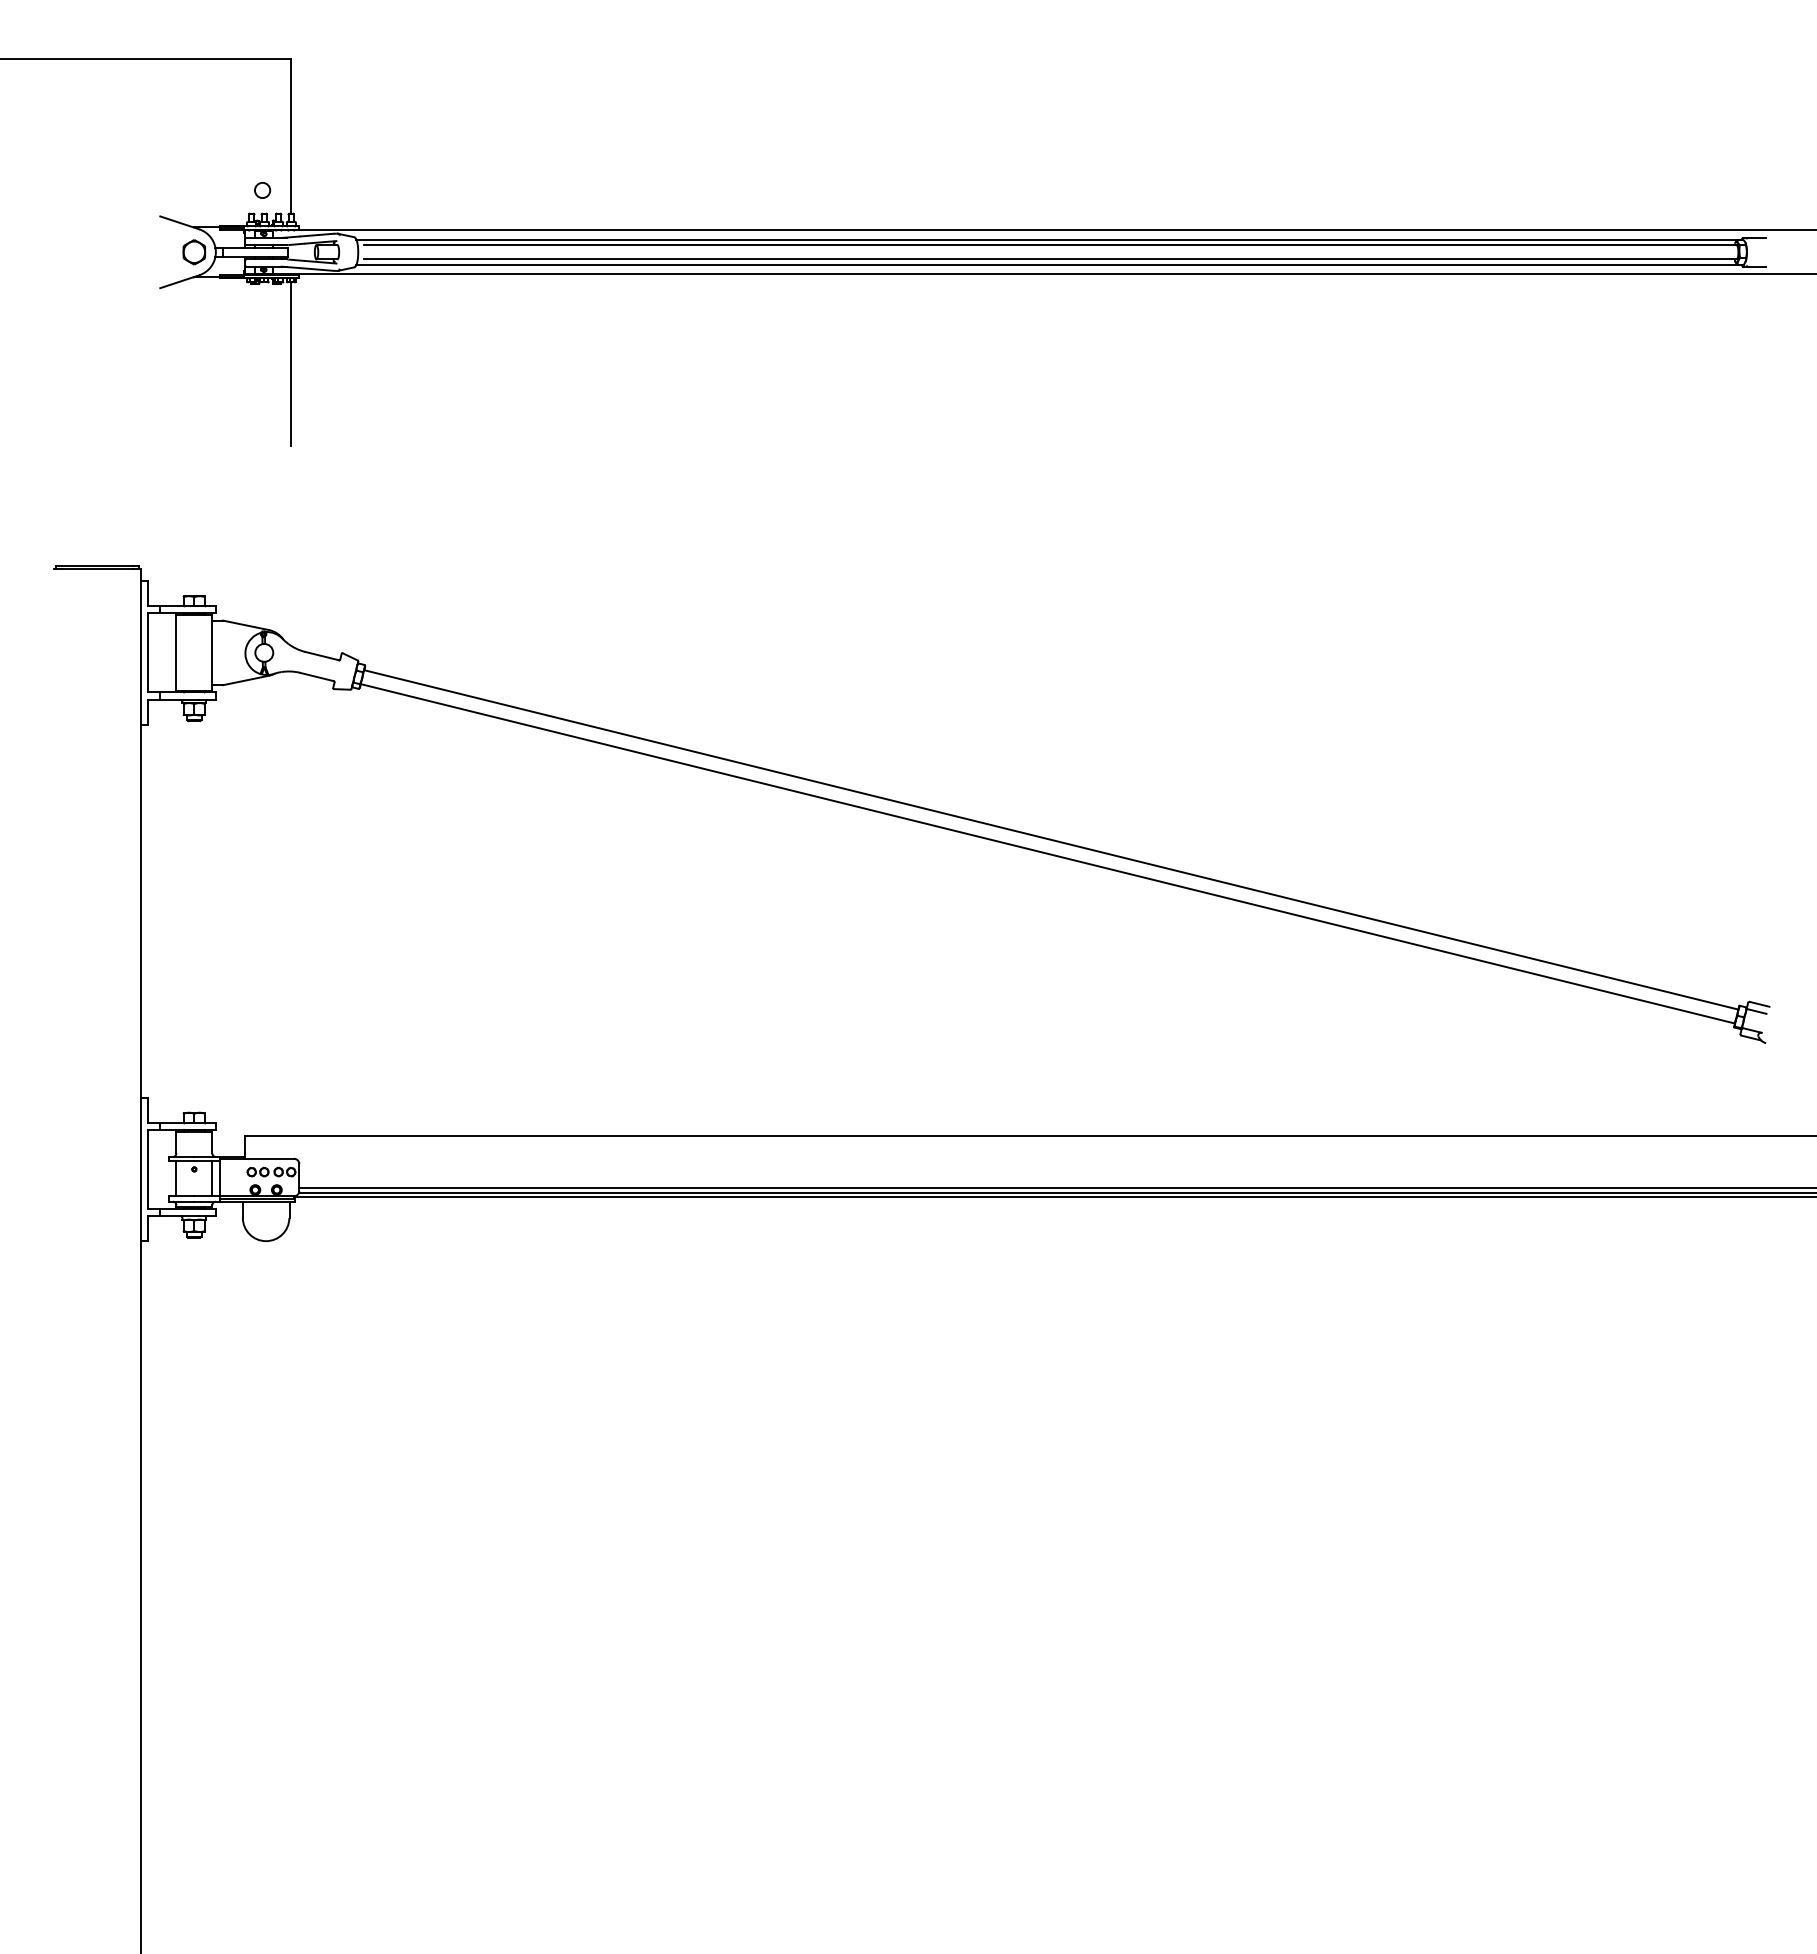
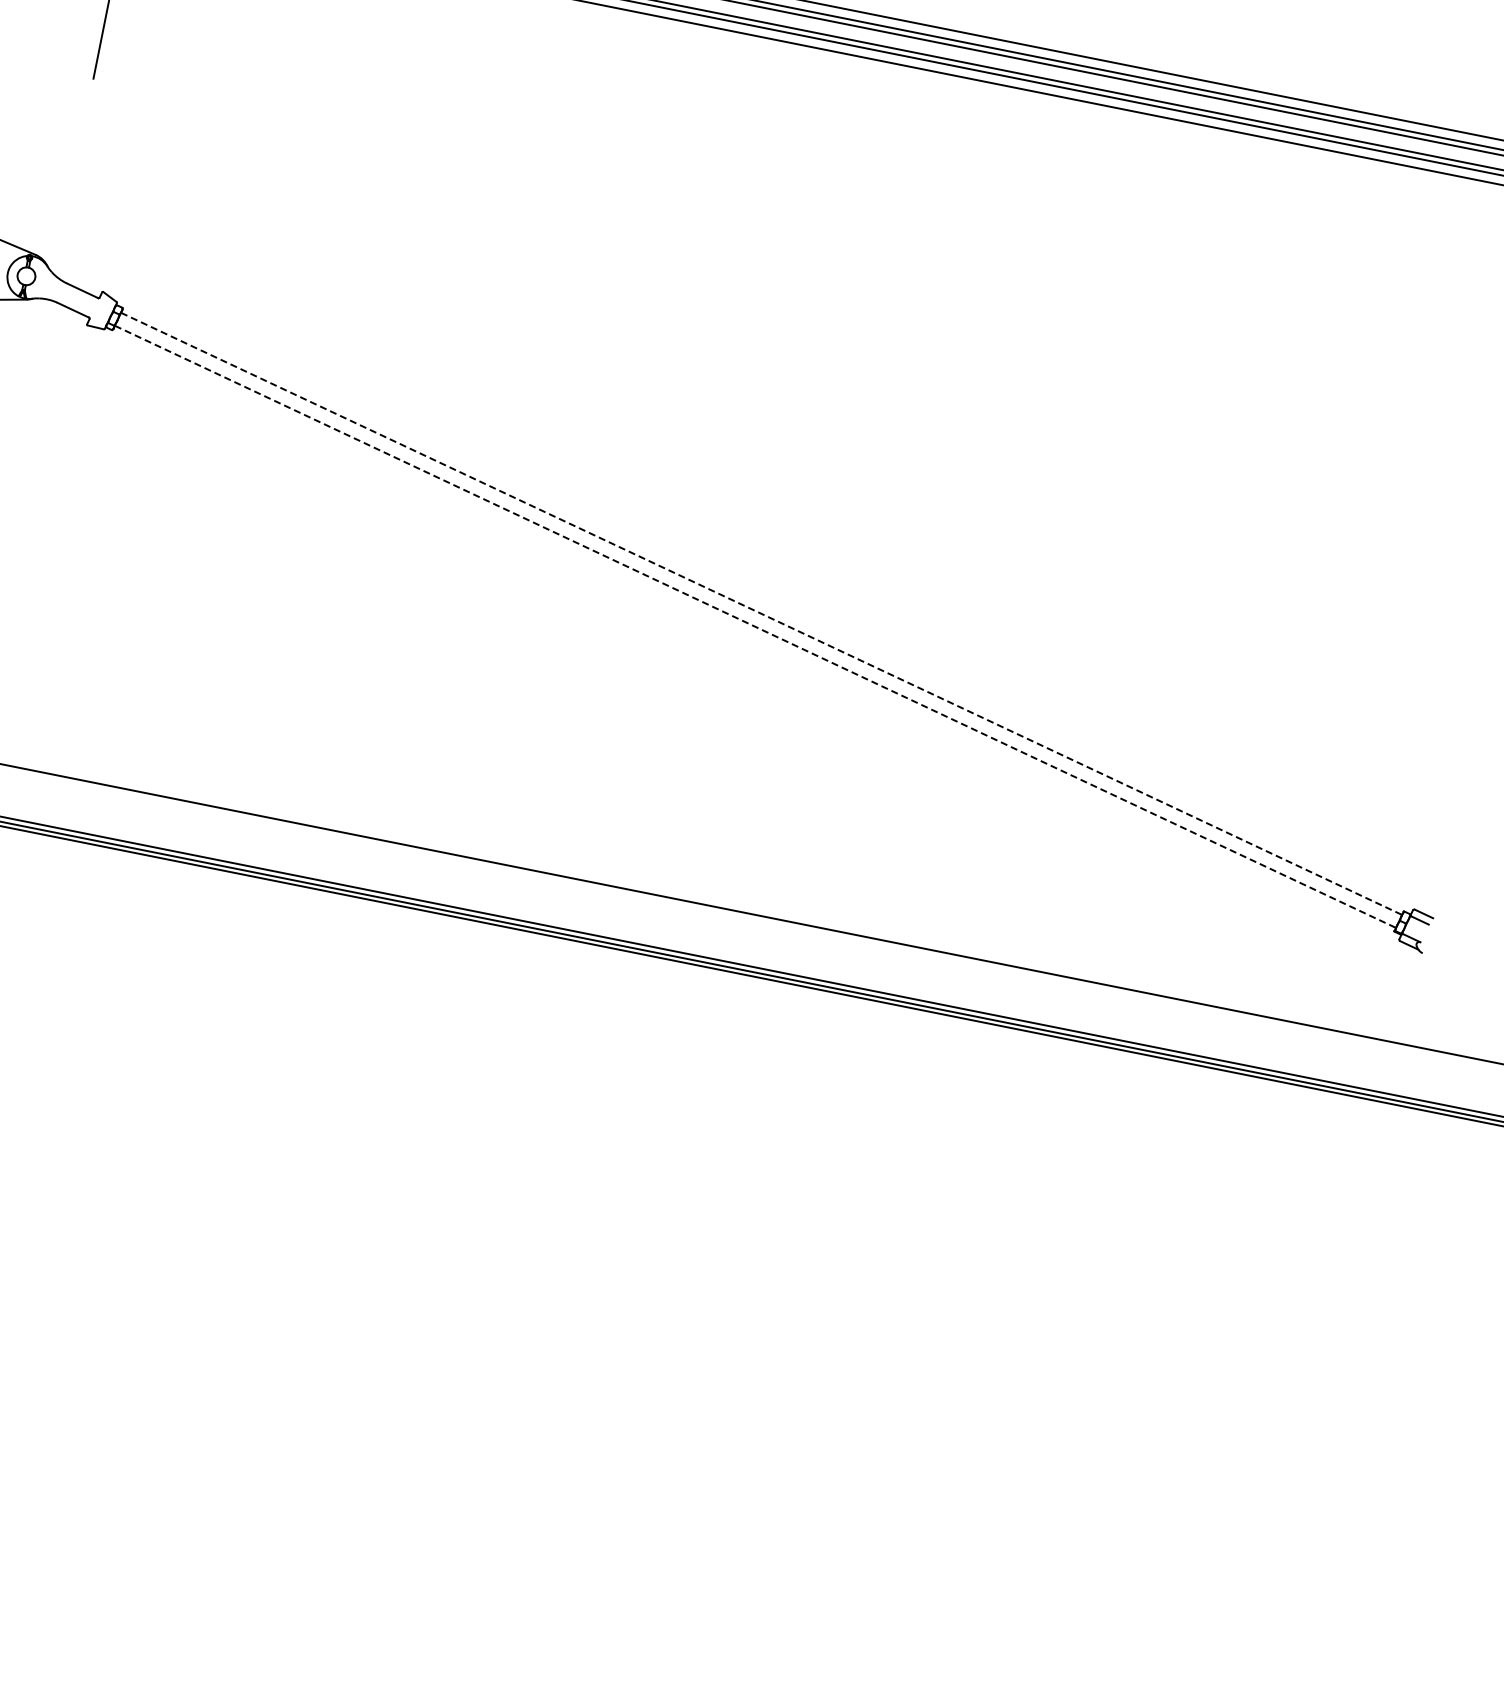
line: (1051, 839) -> (761, 613), solid -> dashed
line: (1047, 853) -> (755, 626), solid -> dashed

